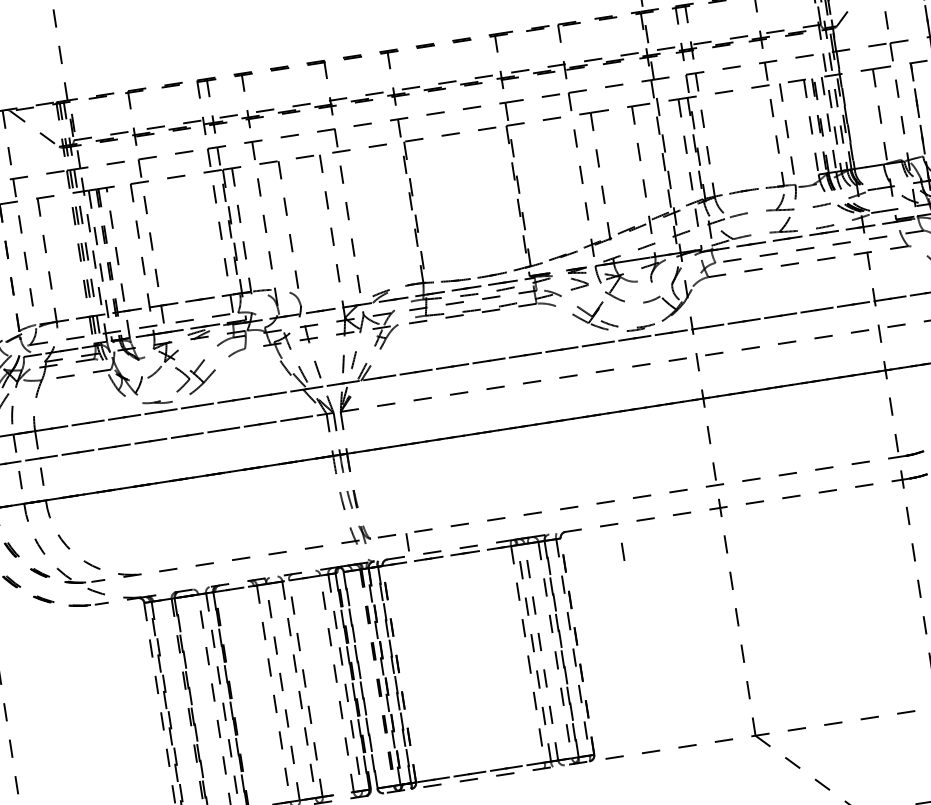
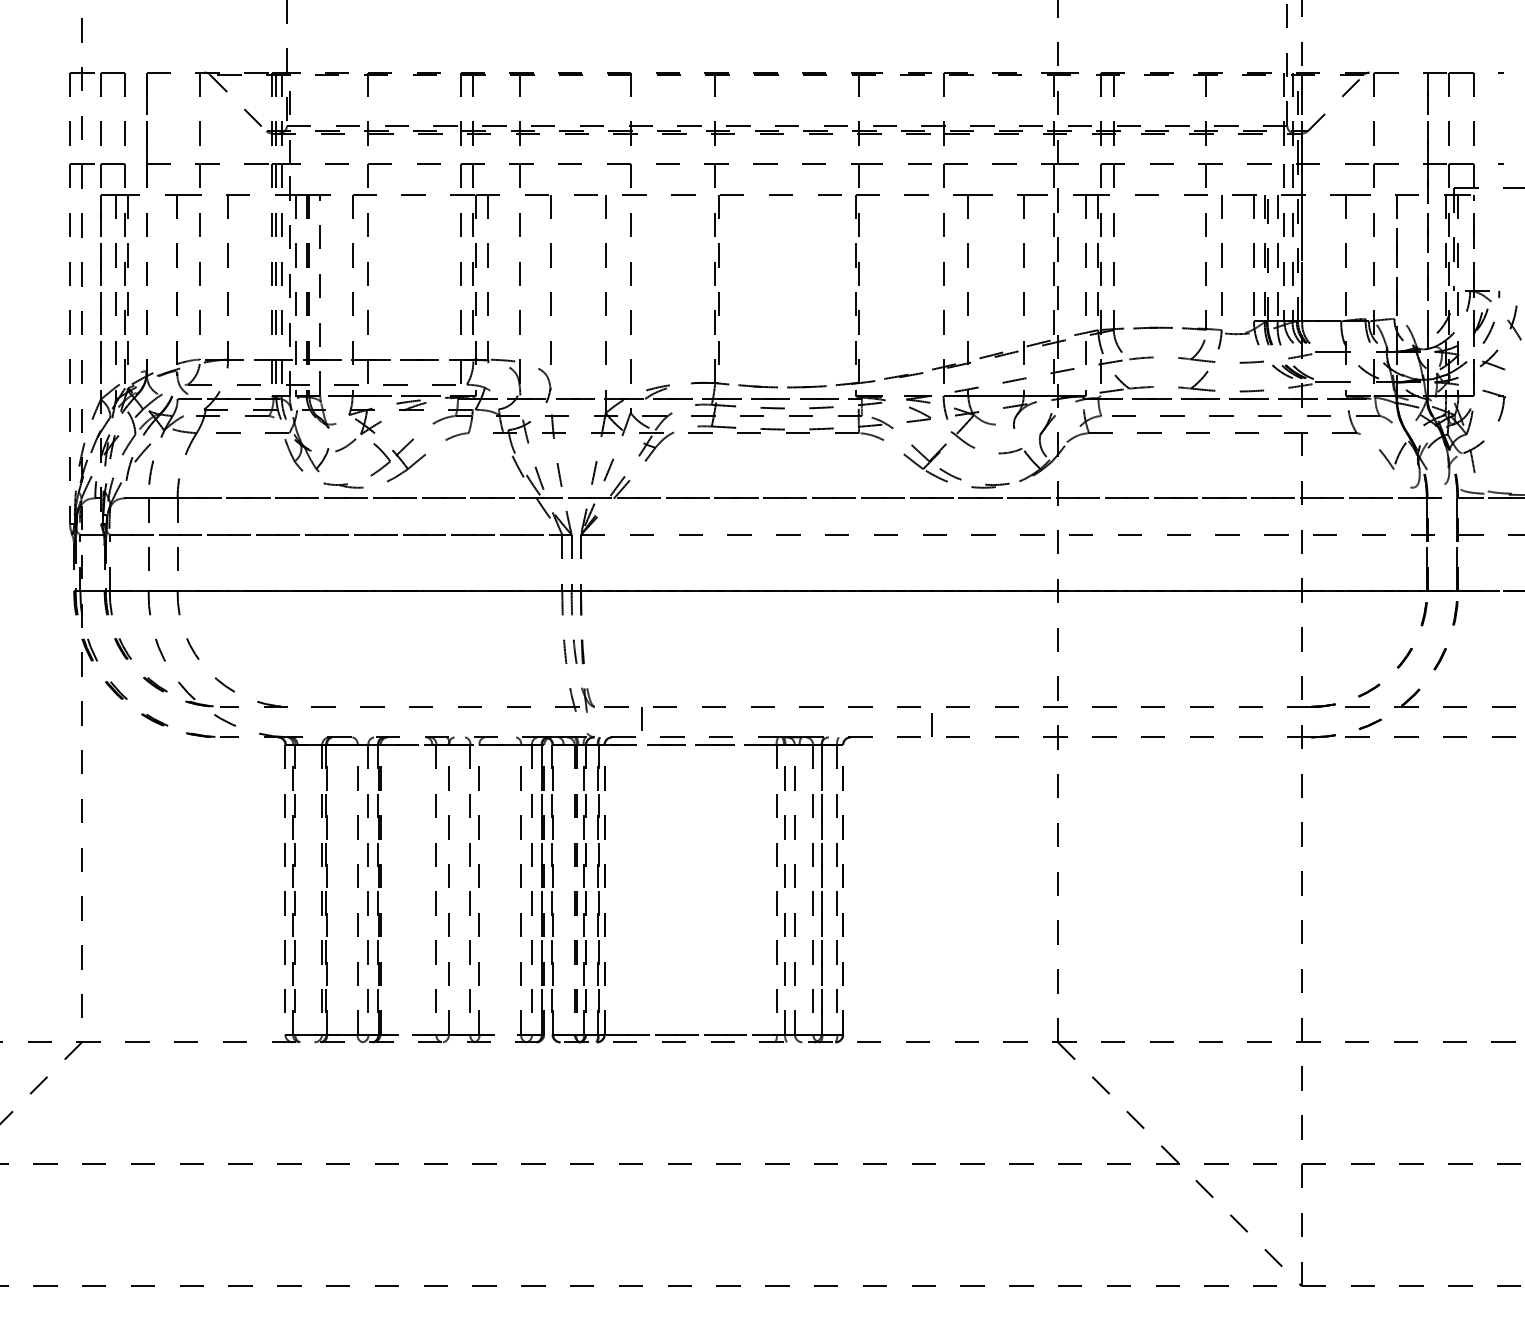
line: (622, 551) -> (931, 724), moved

